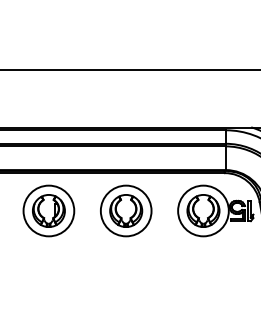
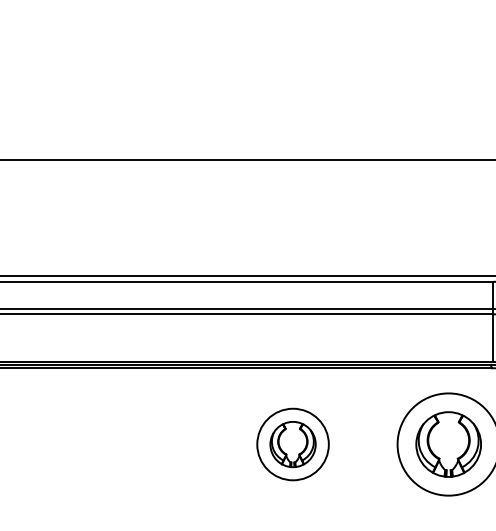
part: (48, 210) -> (136, 443), removed
part: (126, 210) -> (293, 443), size x0.7

